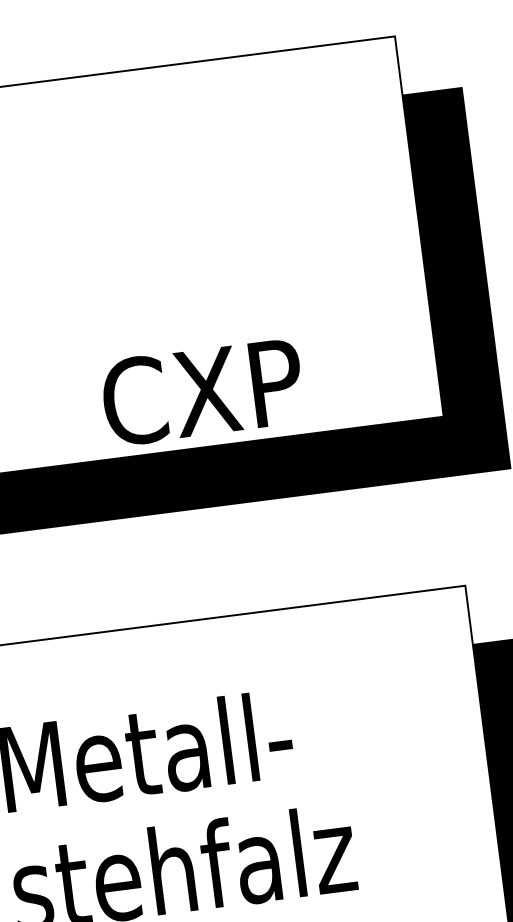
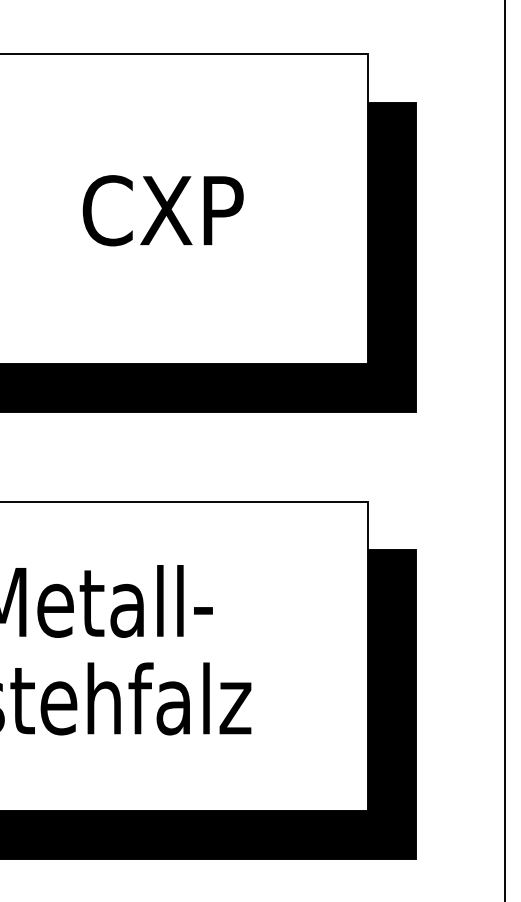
text: (201, 392) -> (162, 210), moved

